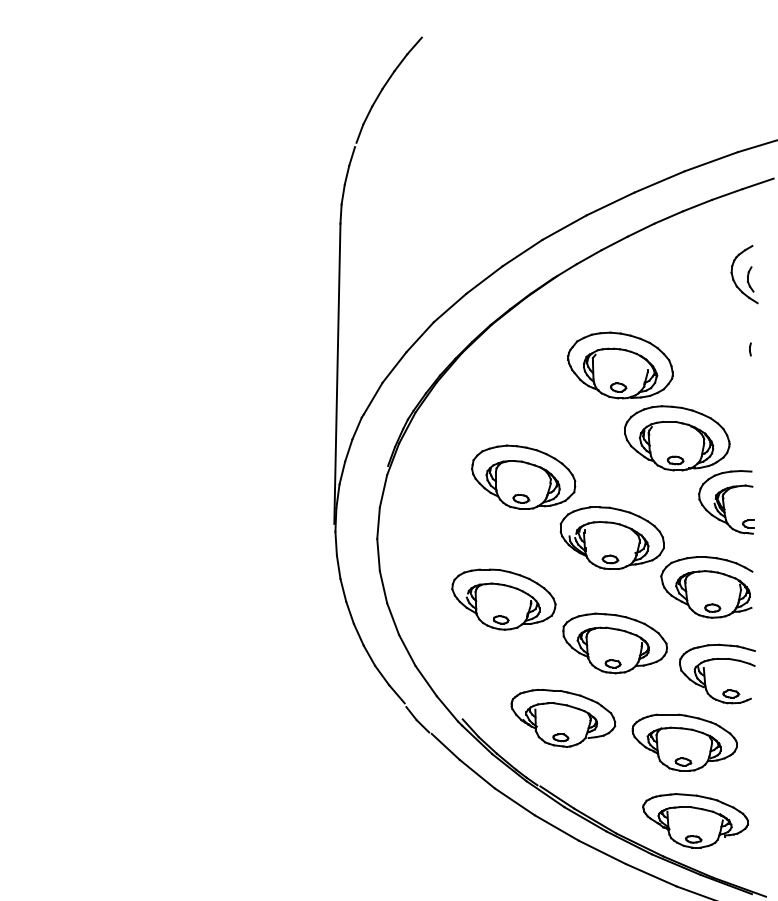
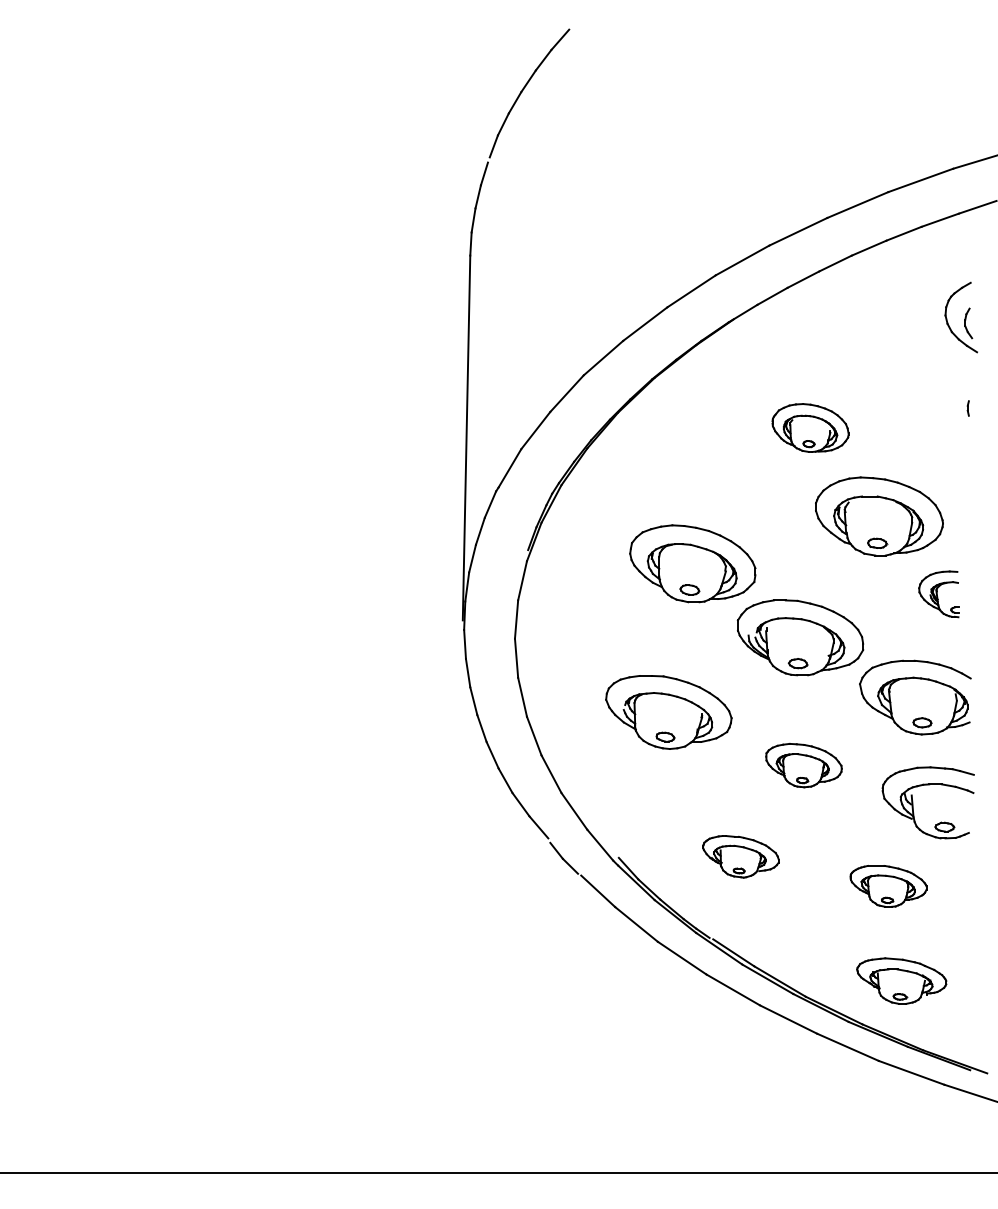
part: (620, 365) -> (810, 427), size x0.6
part: (725, 502) -> (938, 594), size x0.6
part: (614, 643) -> (803, 765), size x0.6
part: (562, 718) -> (740, 856), size x0.6
part: (684, 742) -> (888, 886), size x0.6
part: (695, 820) -> (901, 980), size x0.7

